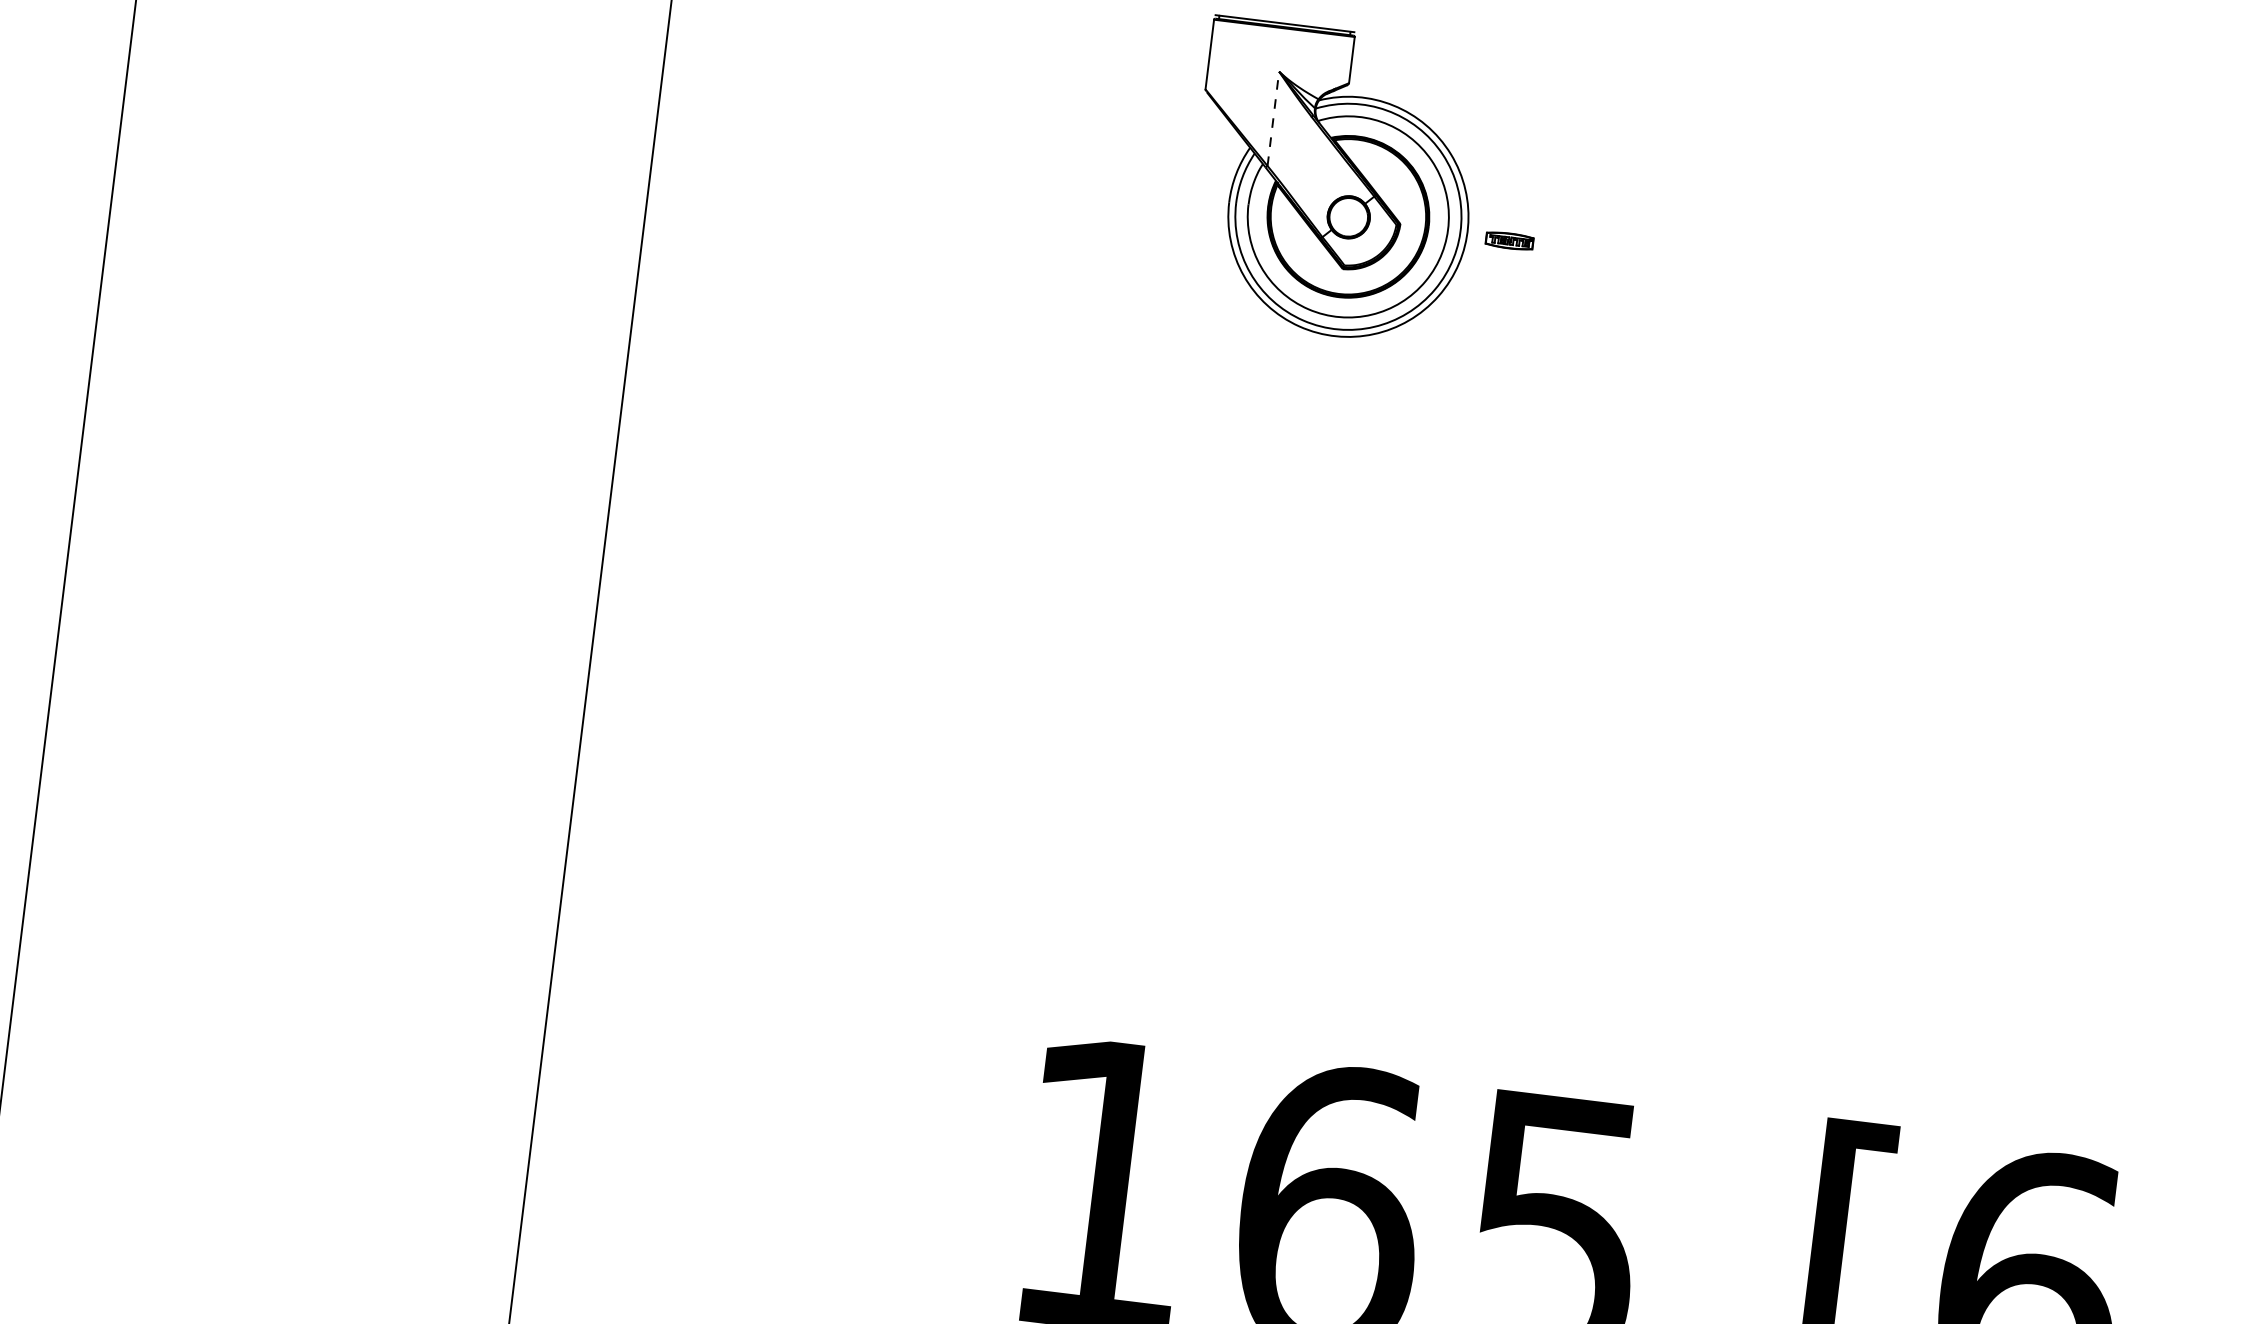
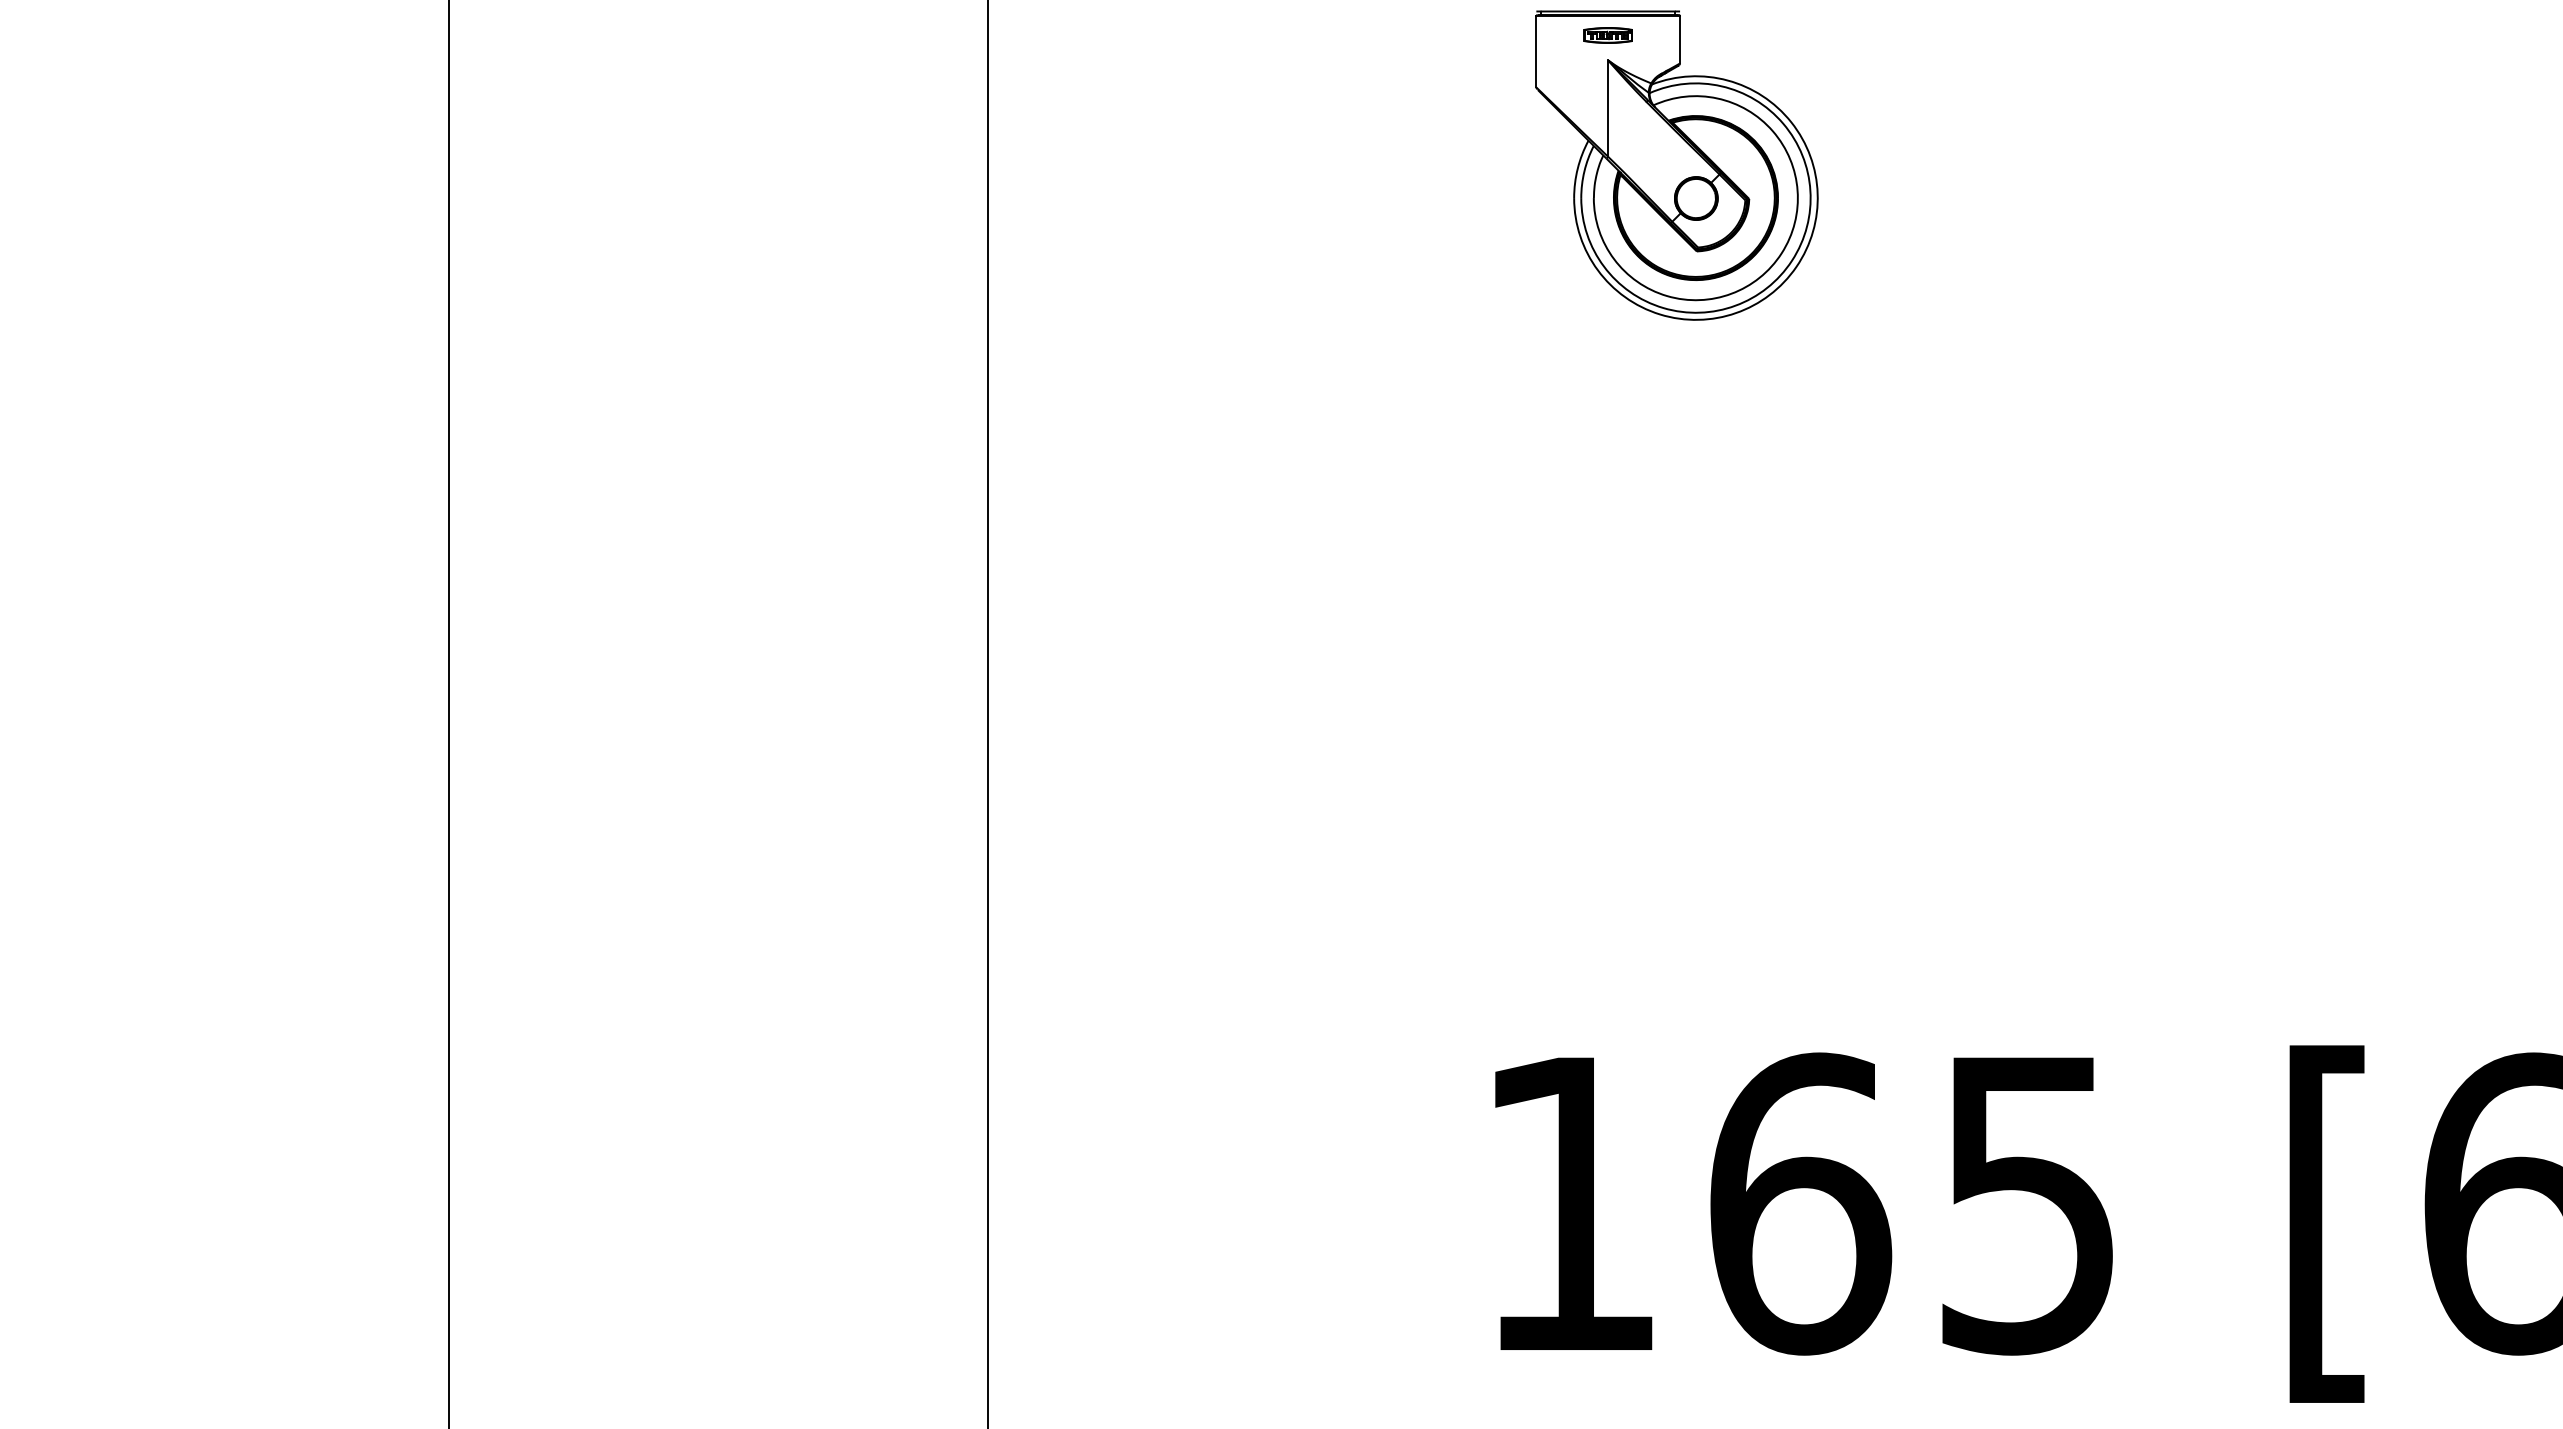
line: (1273, 118) -> (1608, 108), dashed -> solid
part: (1508, 240) -> (1607, 35), moved

